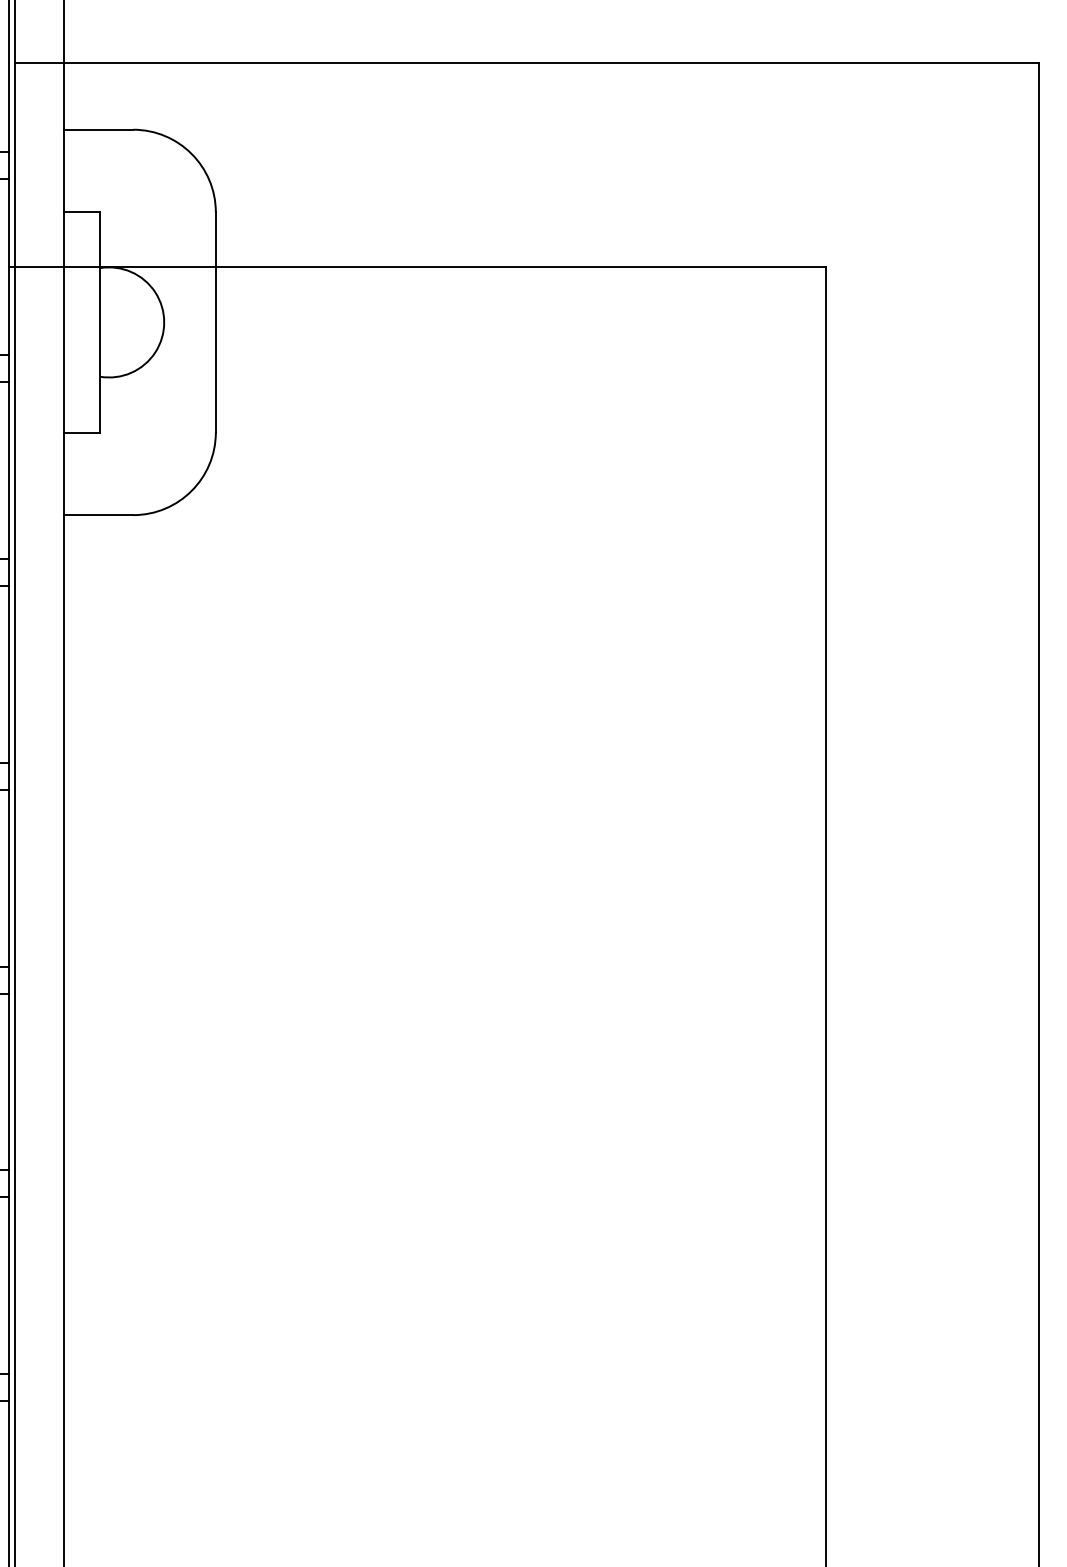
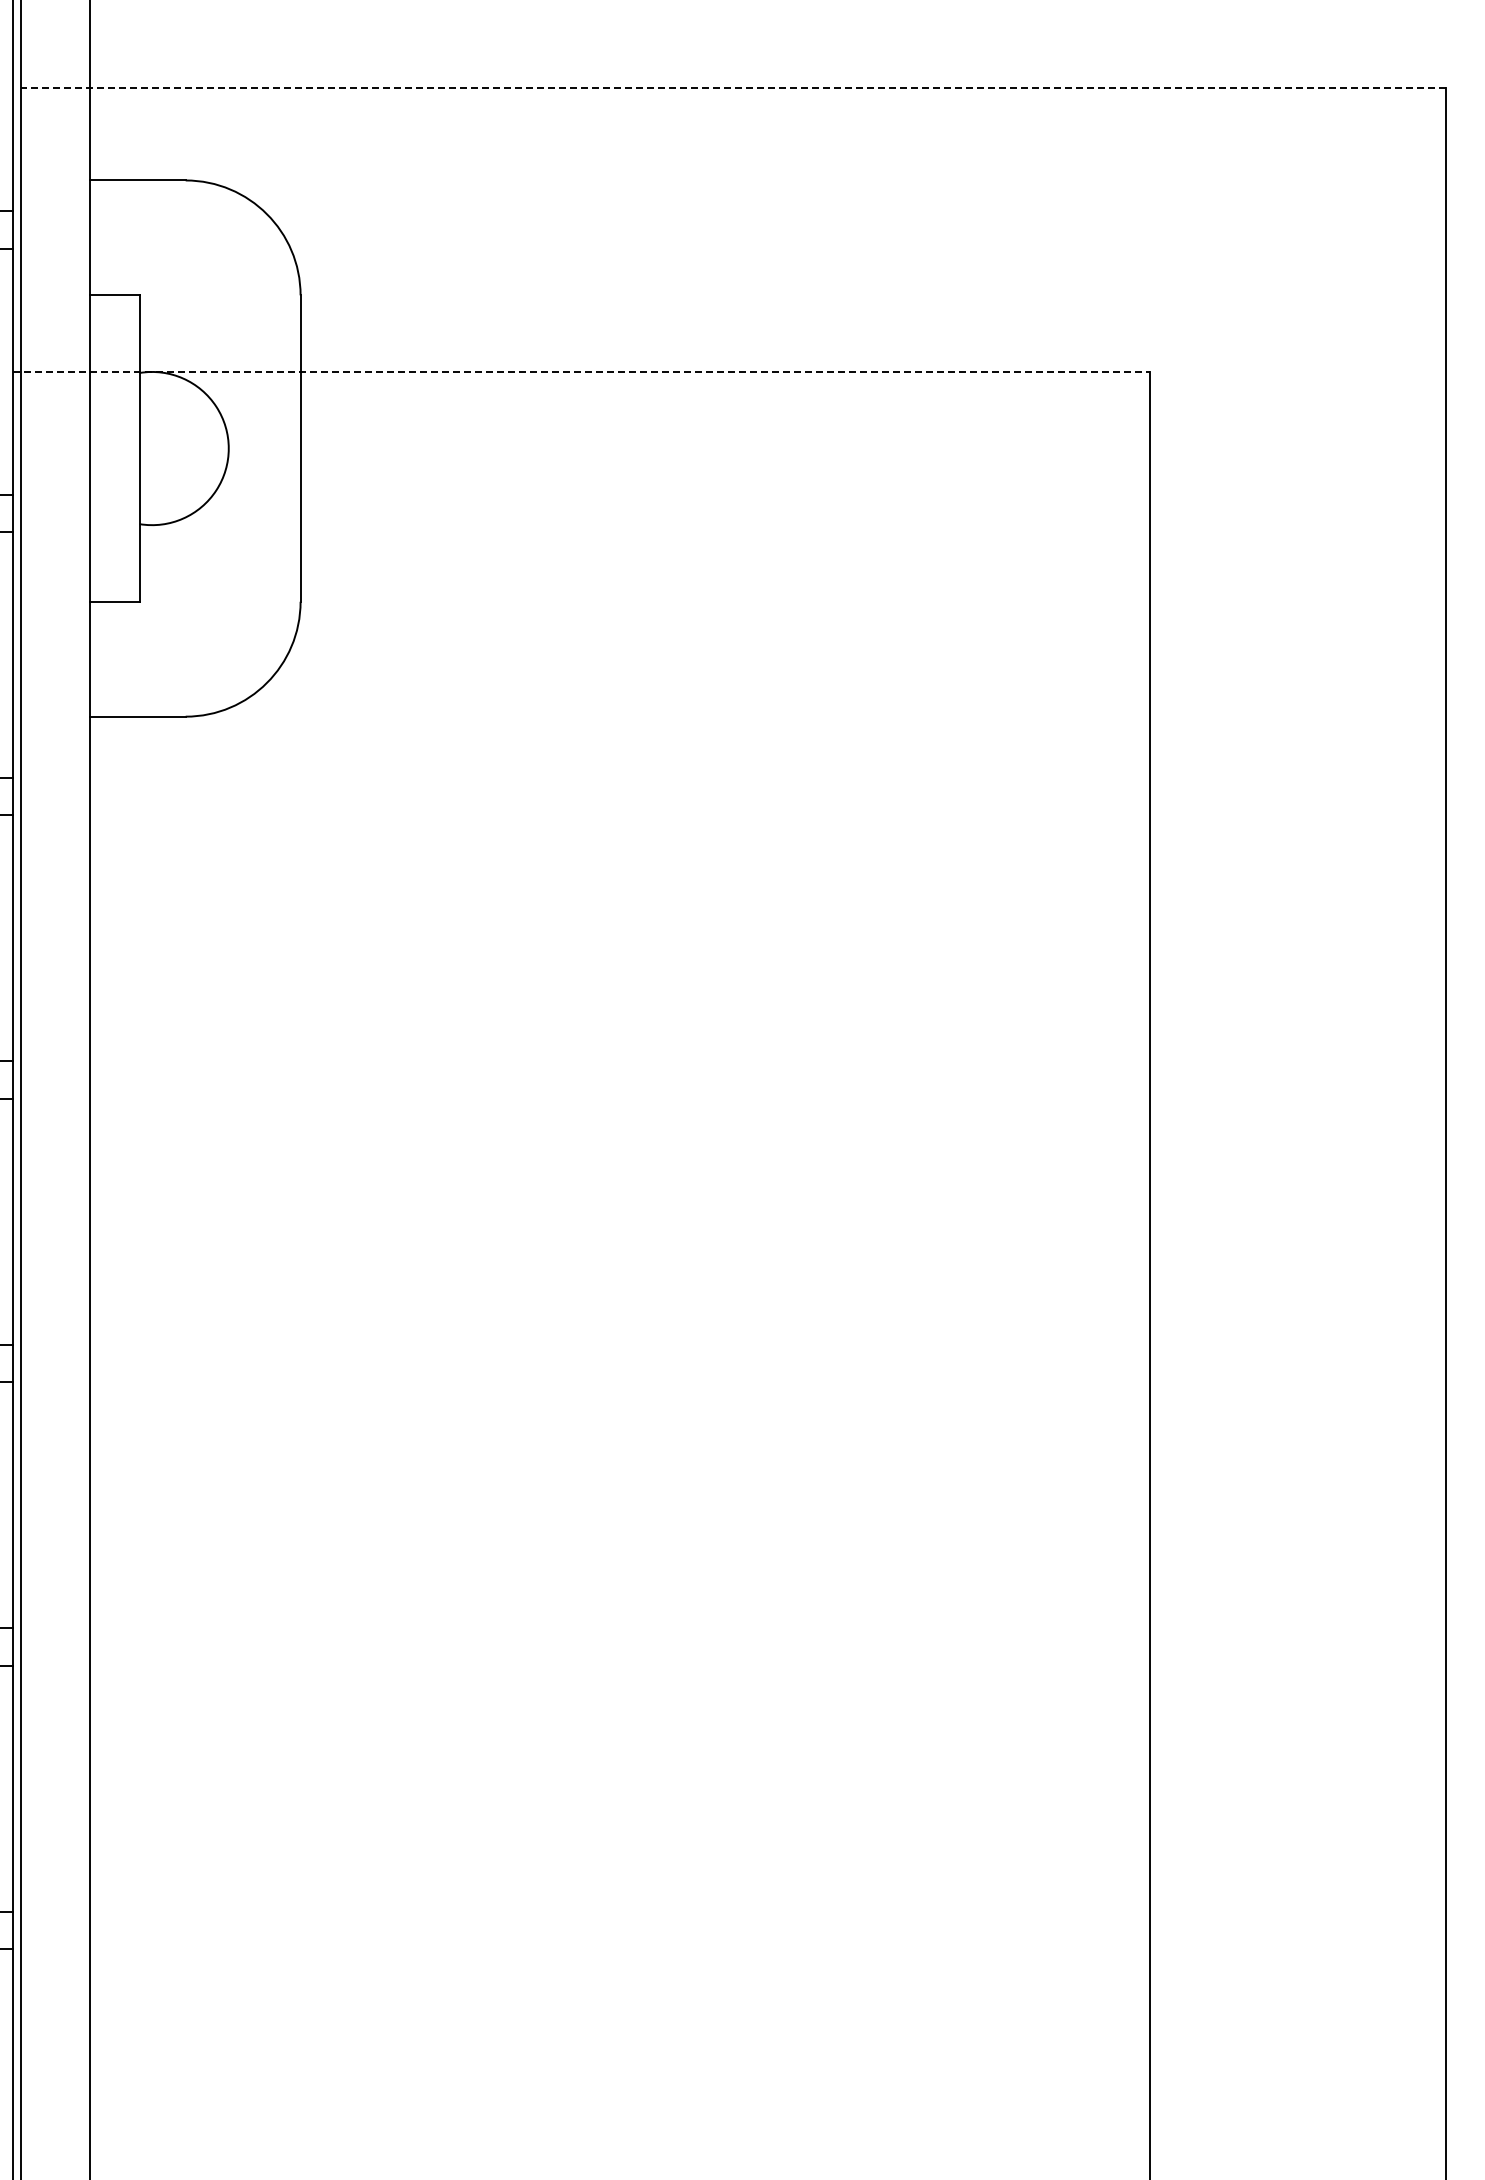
line: (526, 63) -> (732, 88), solid -> dashed
line: (418, 267) -> (582, 371), solid -> dashed

